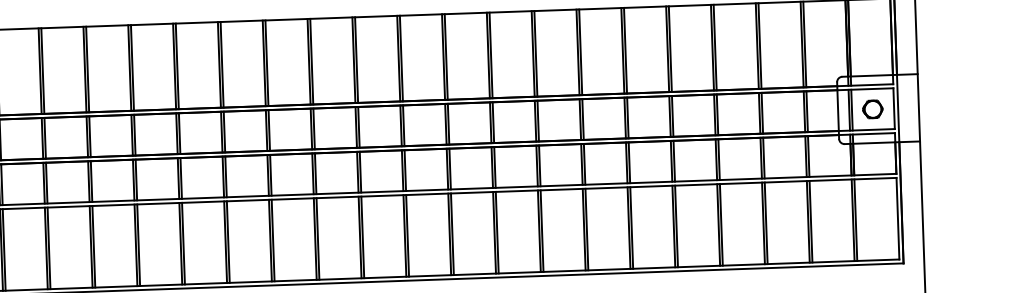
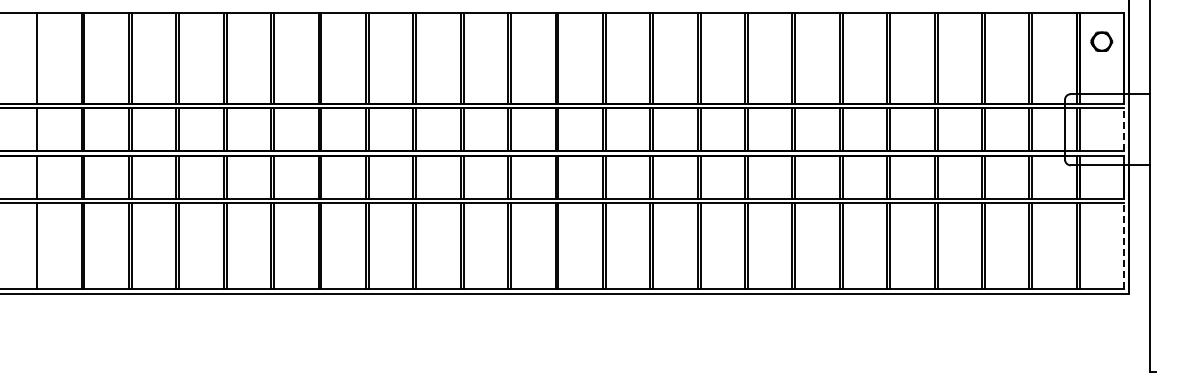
line: (894, 108) -> (1124, 129), solid -> dashed
part: (872, 109) -> (1101, 41), moved
line: (898, 218) -> (1124, 245), solid -> dashed

